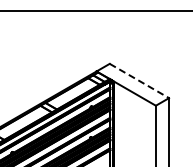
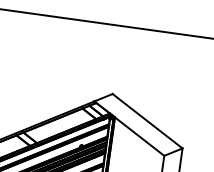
line: (139, 81) -> (147, 121), dashed -> solid

